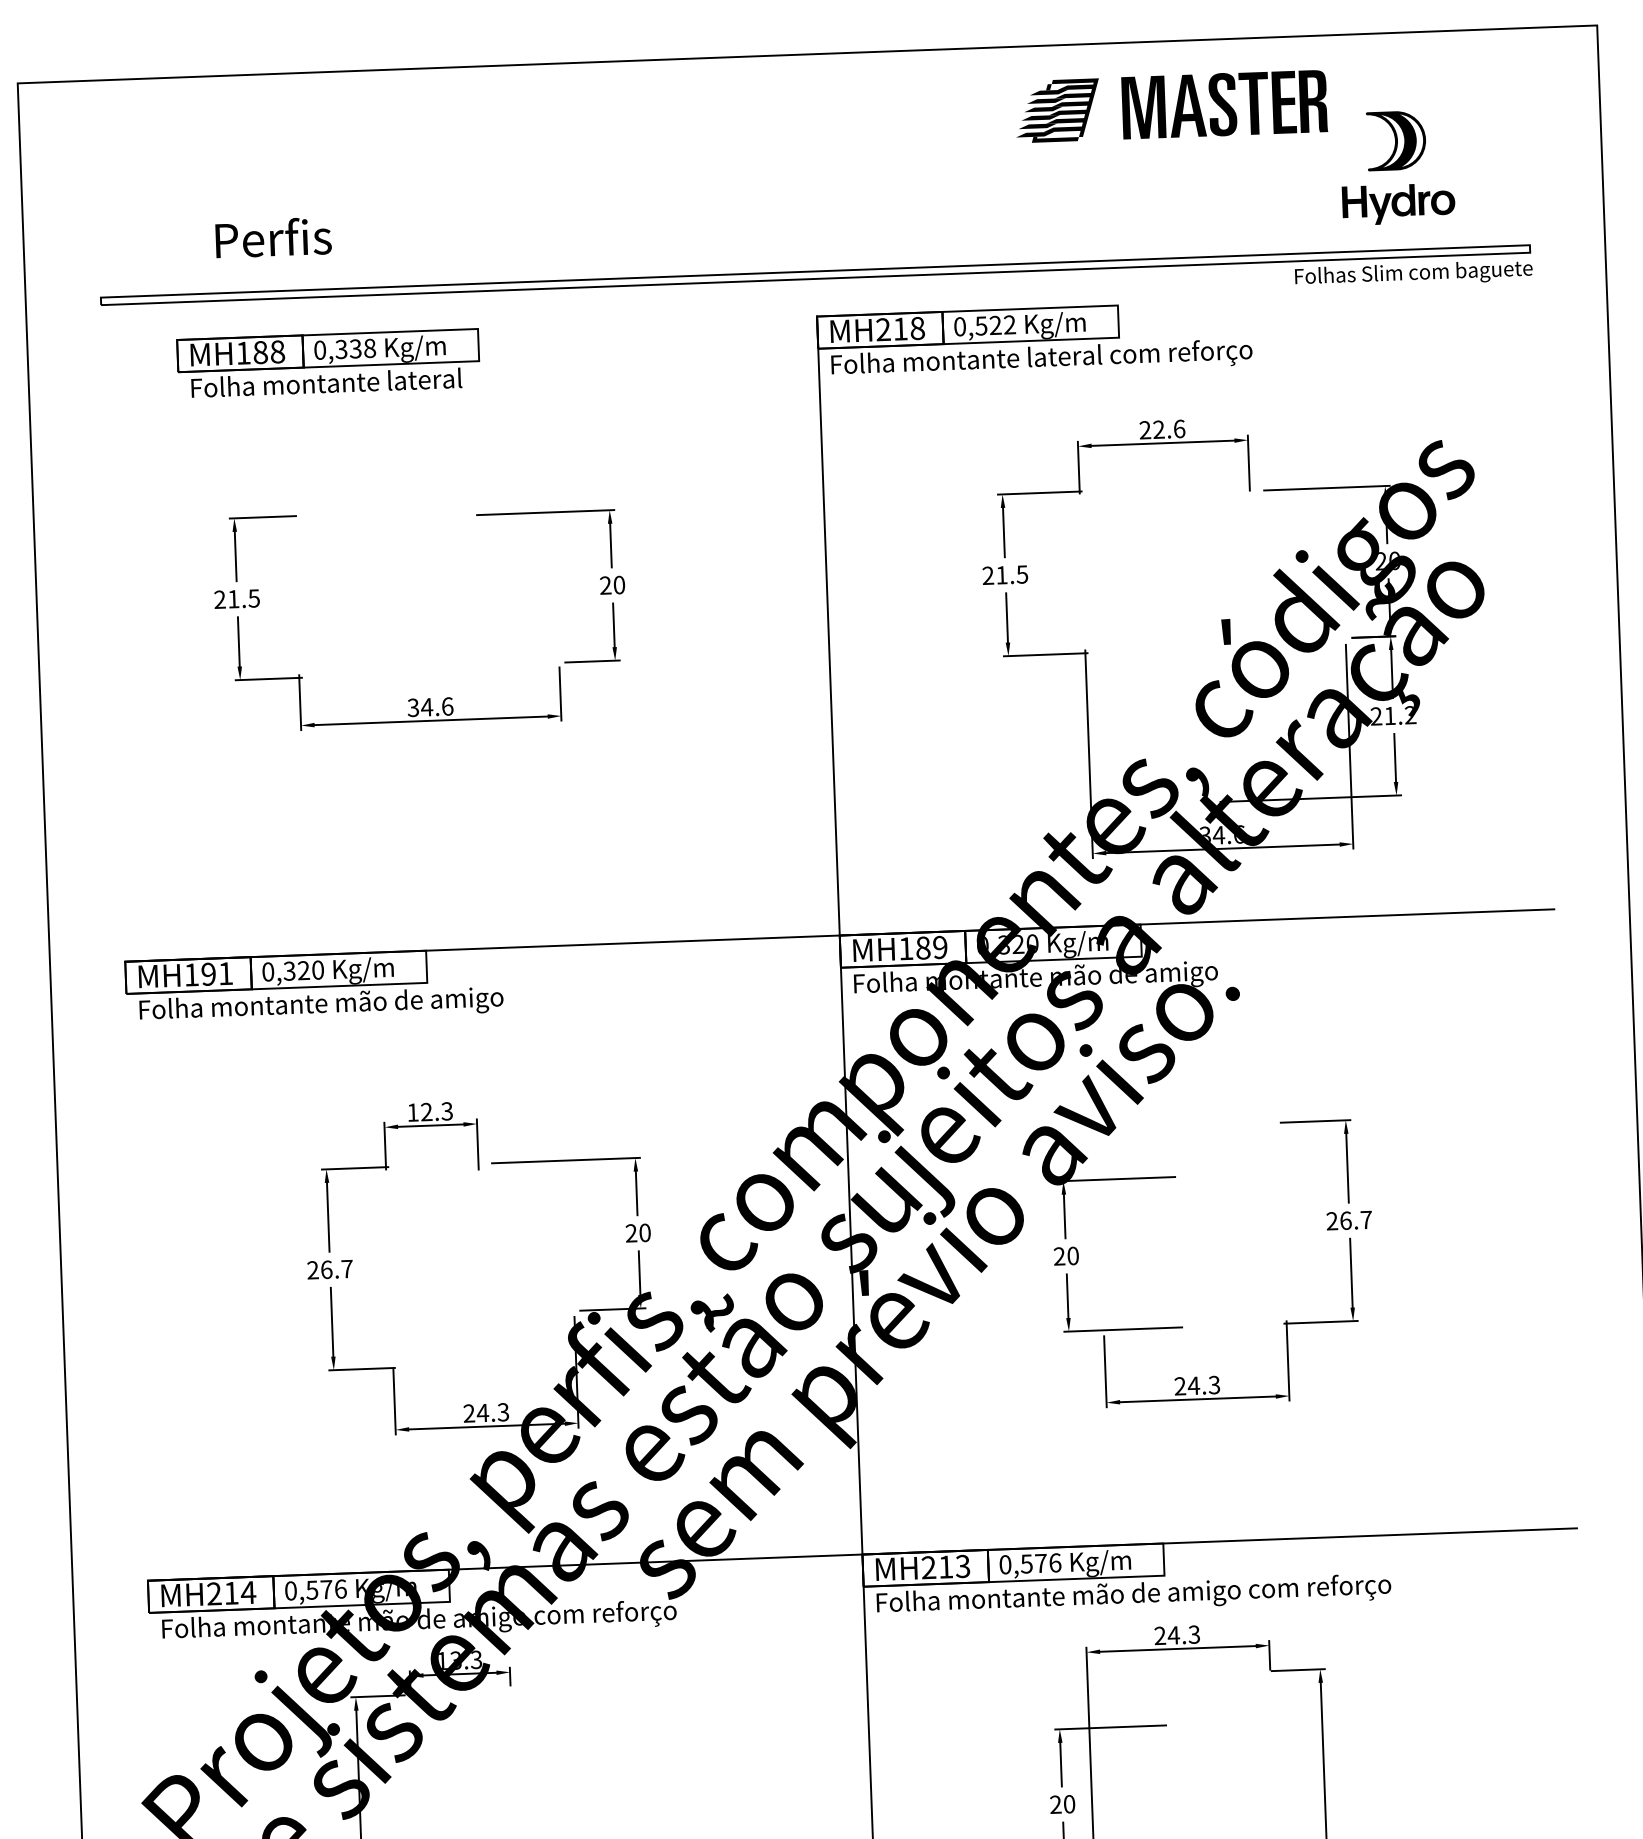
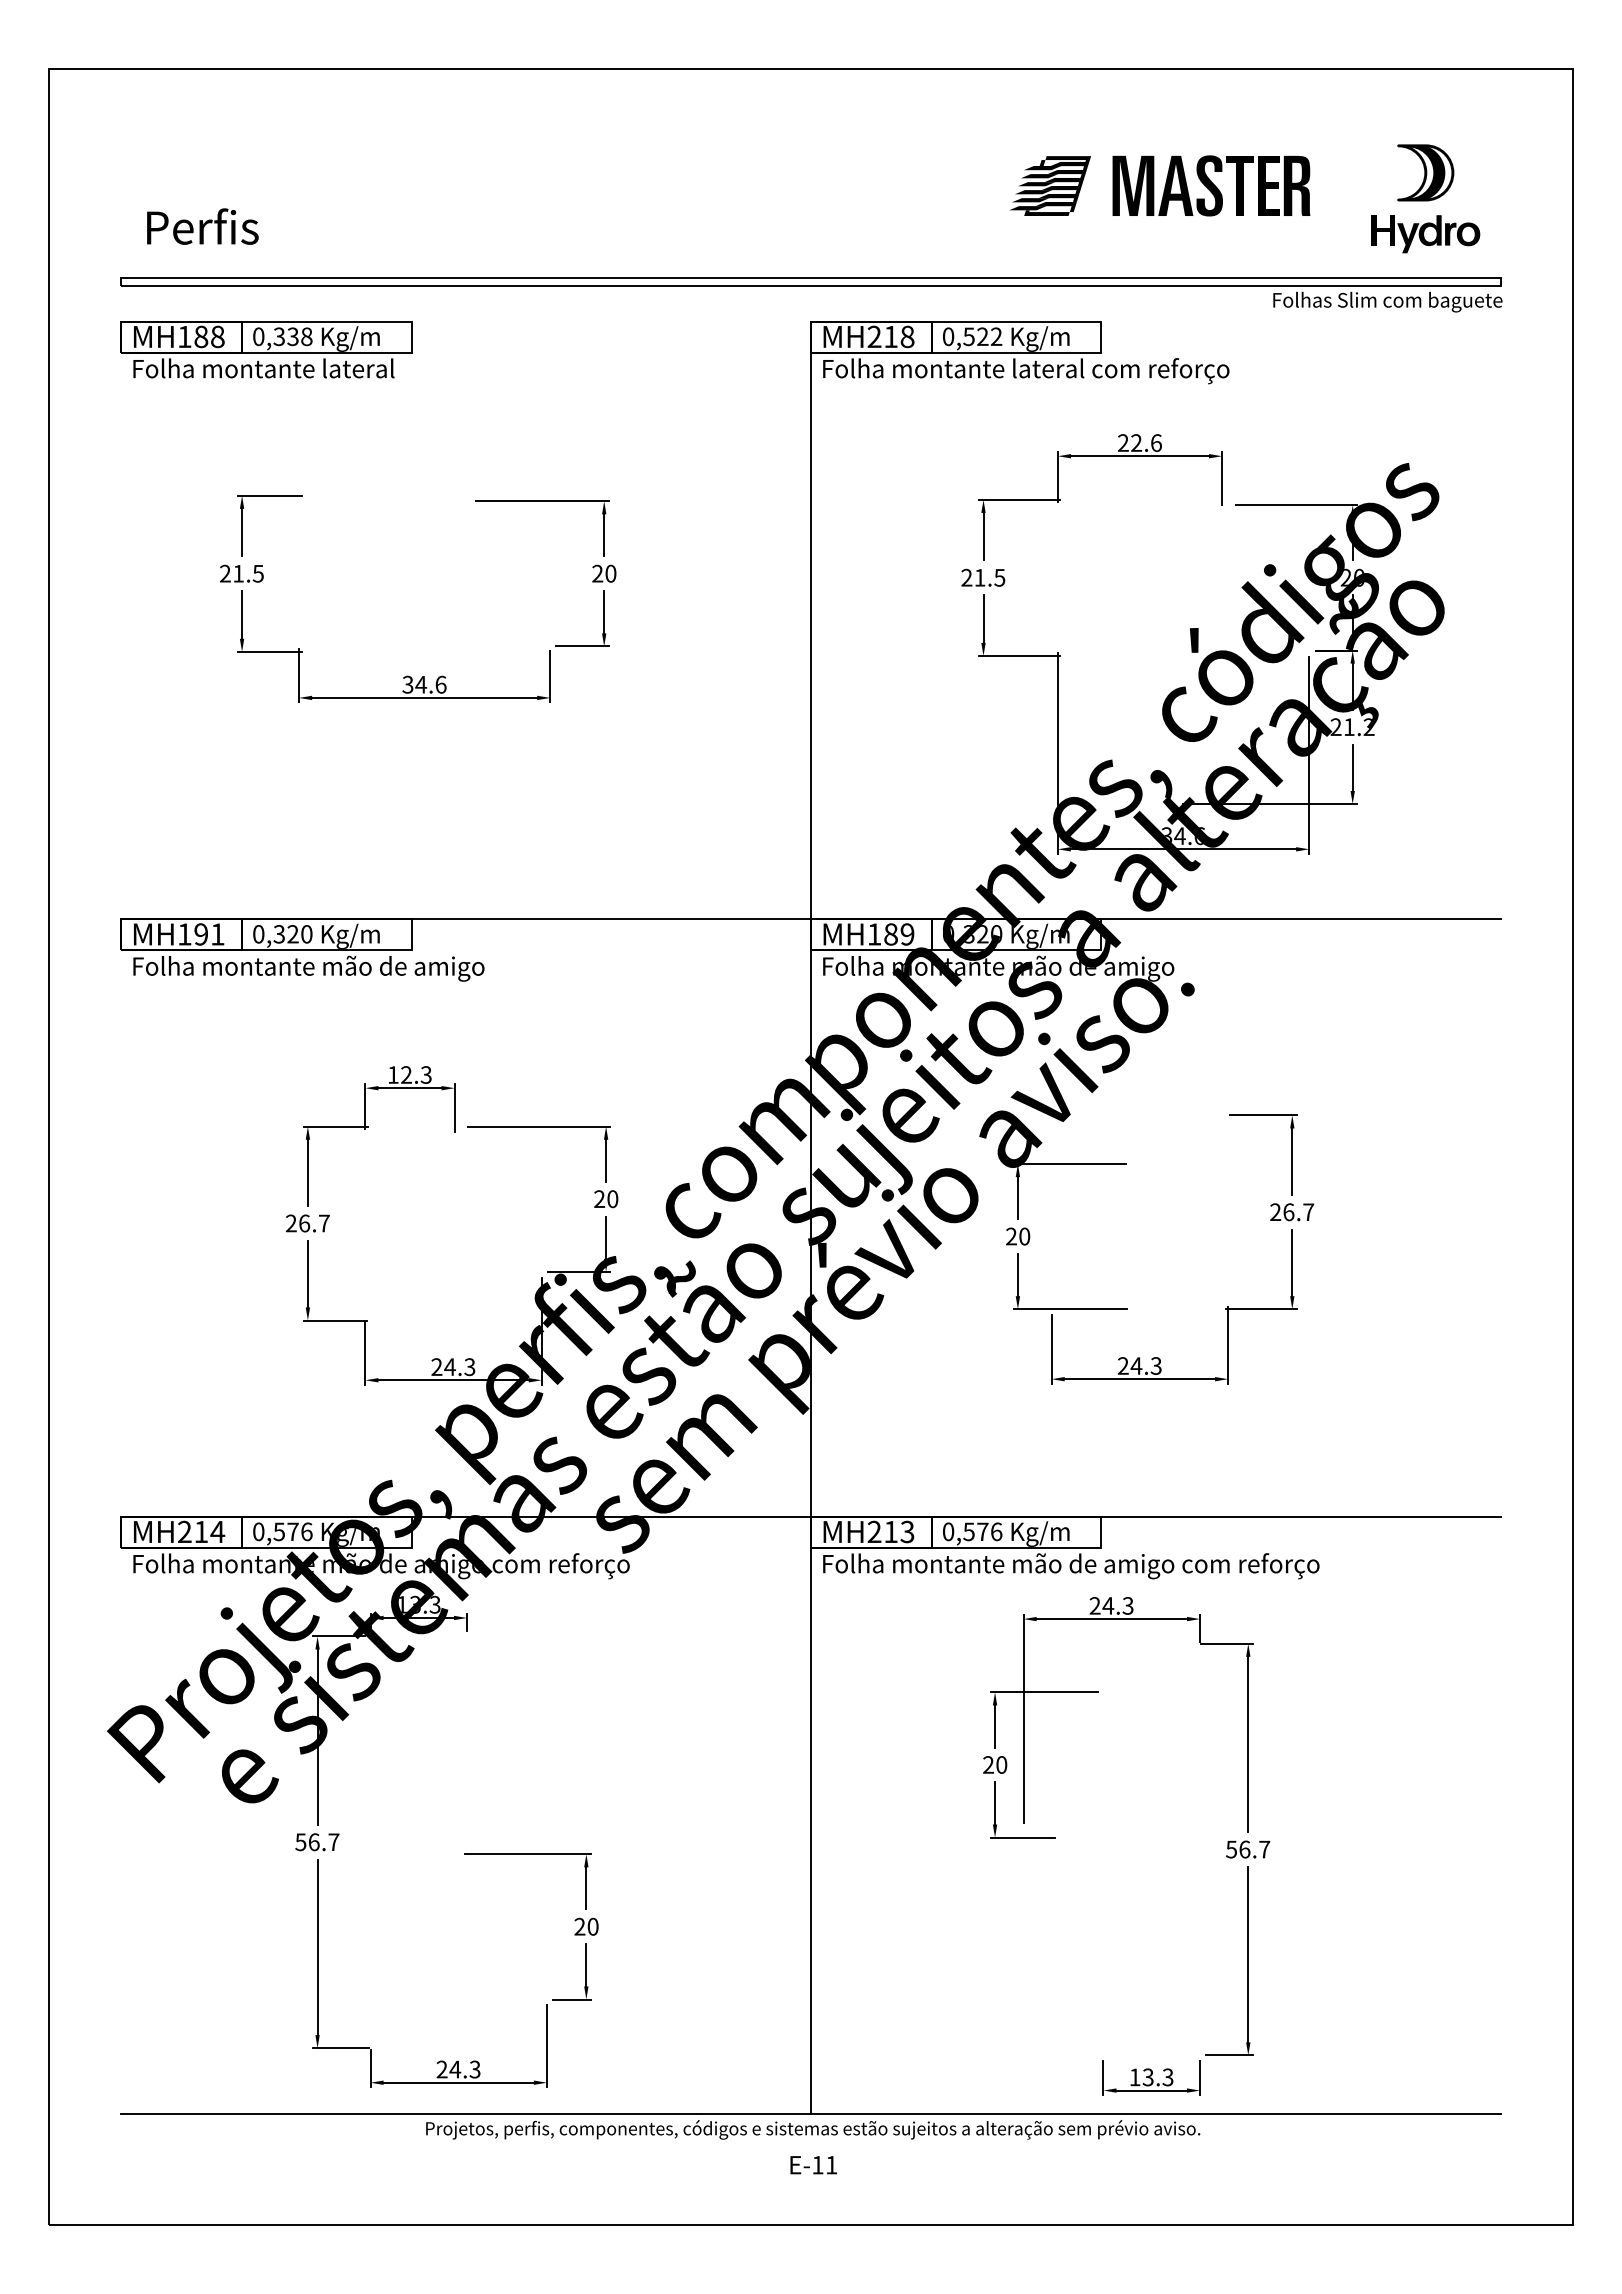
part: (1170, 106) -> (1159, 185), moved
part: (1397, 167) -> (1425, 198), moved
text: (273, 237) -> (202, 226), moved
part: (328, 363) -> (266, 349), moved

